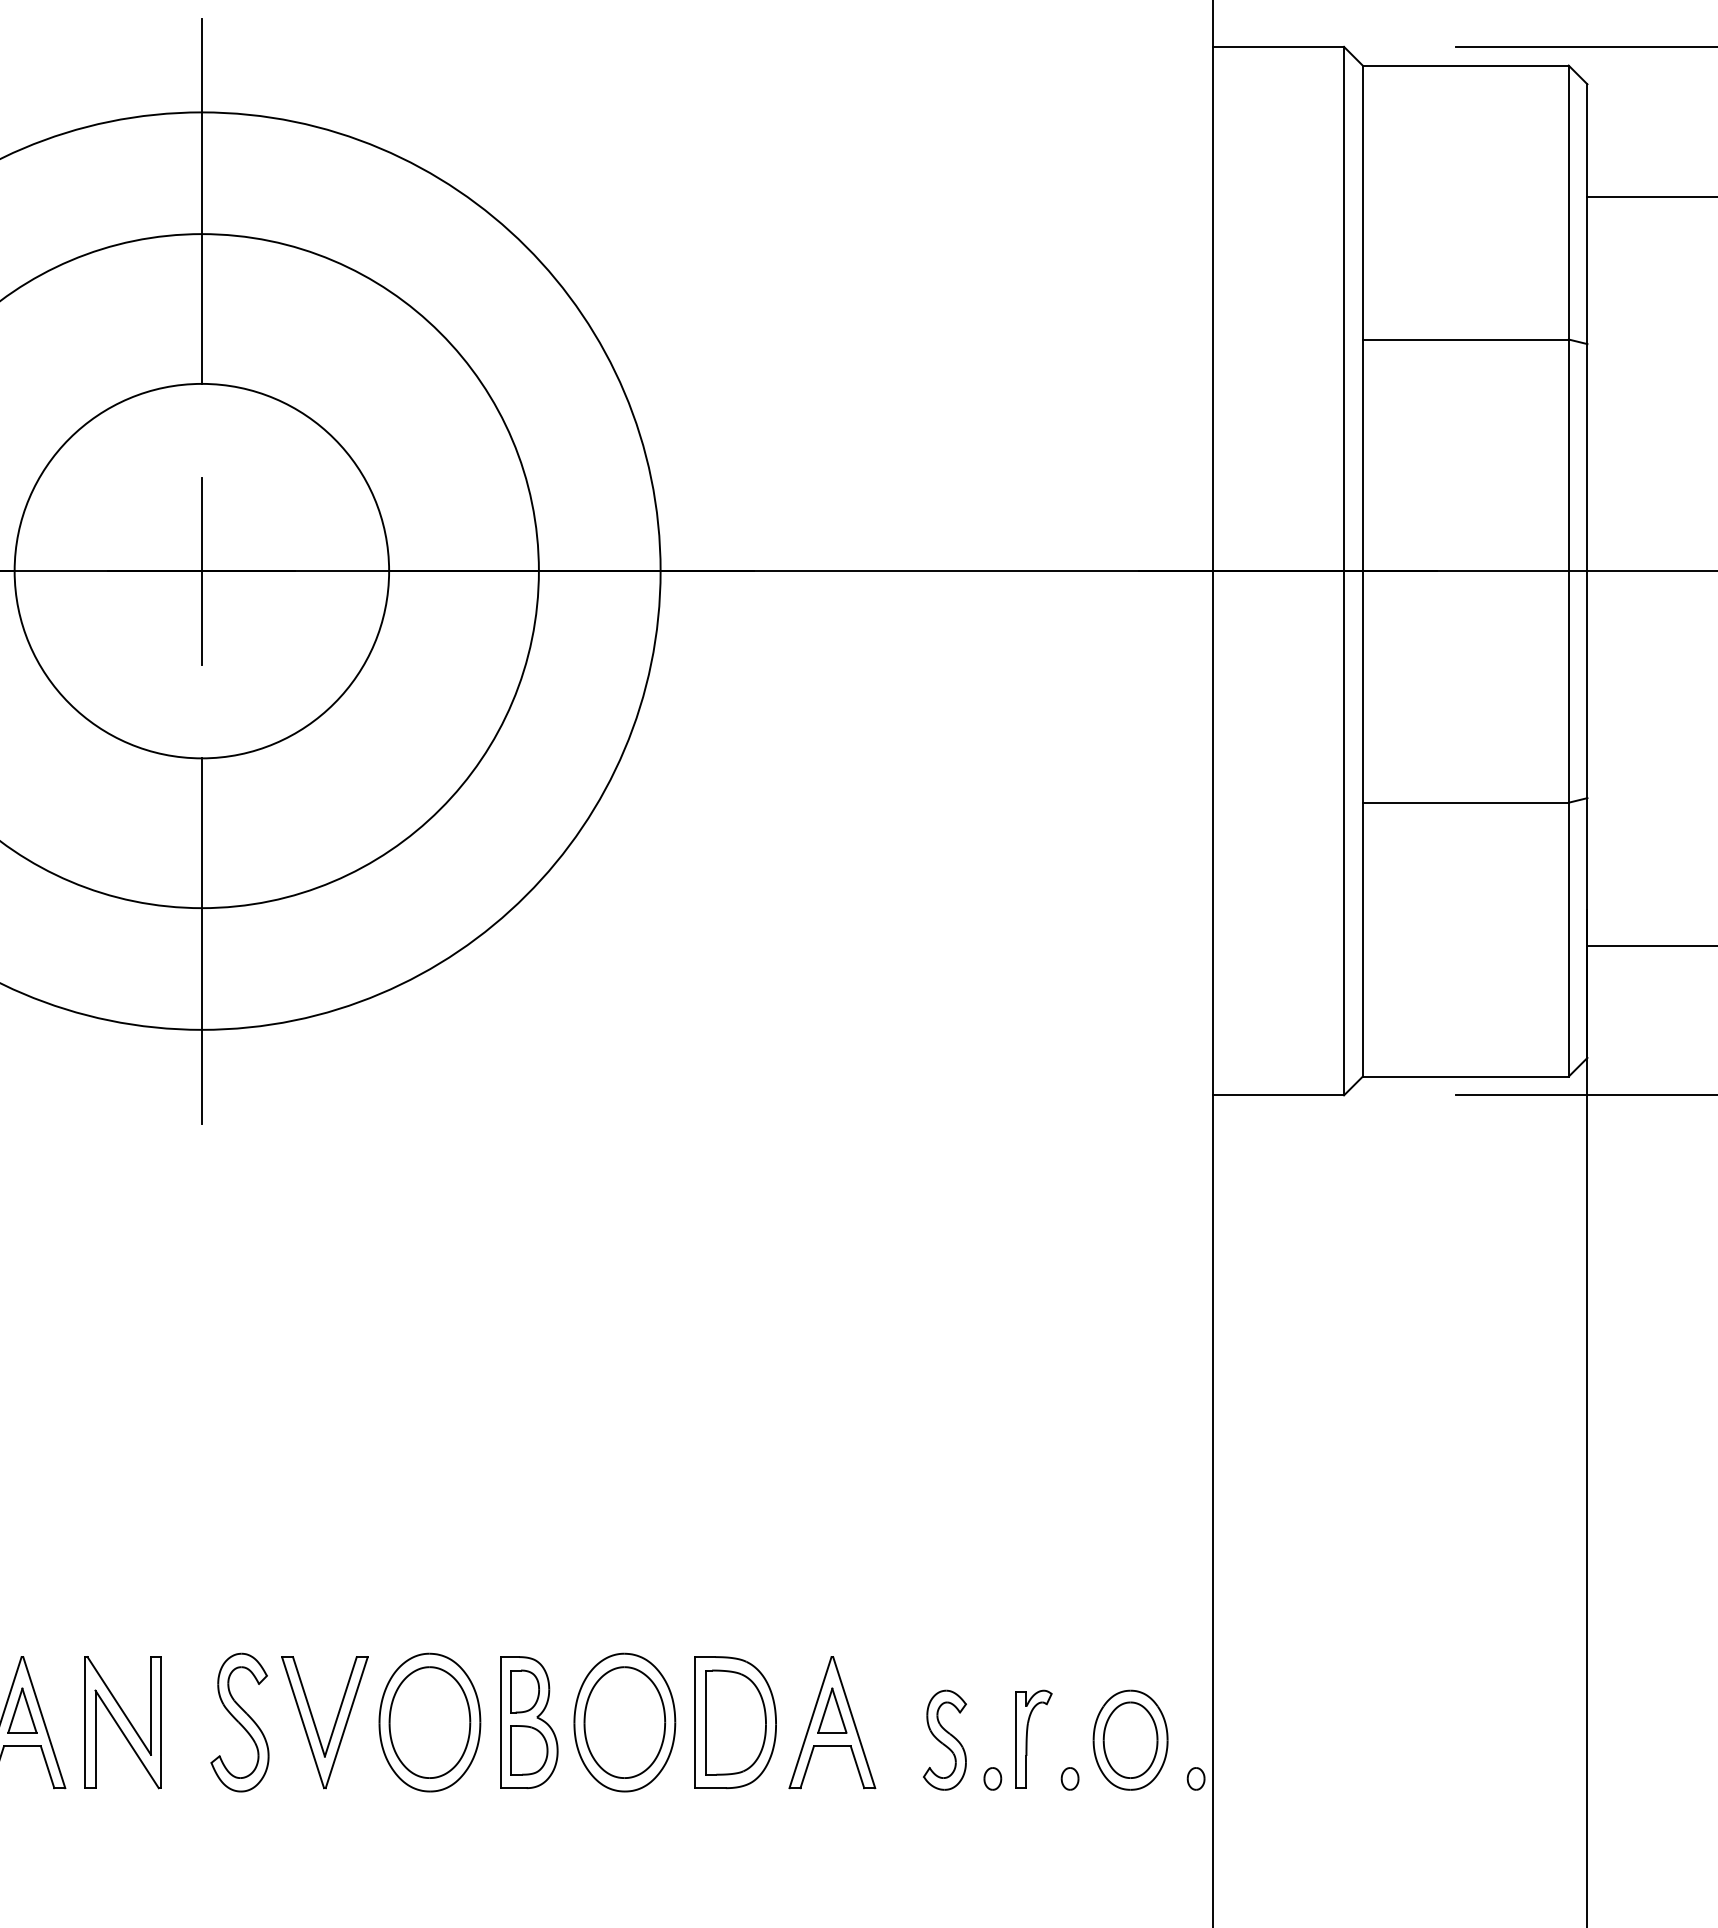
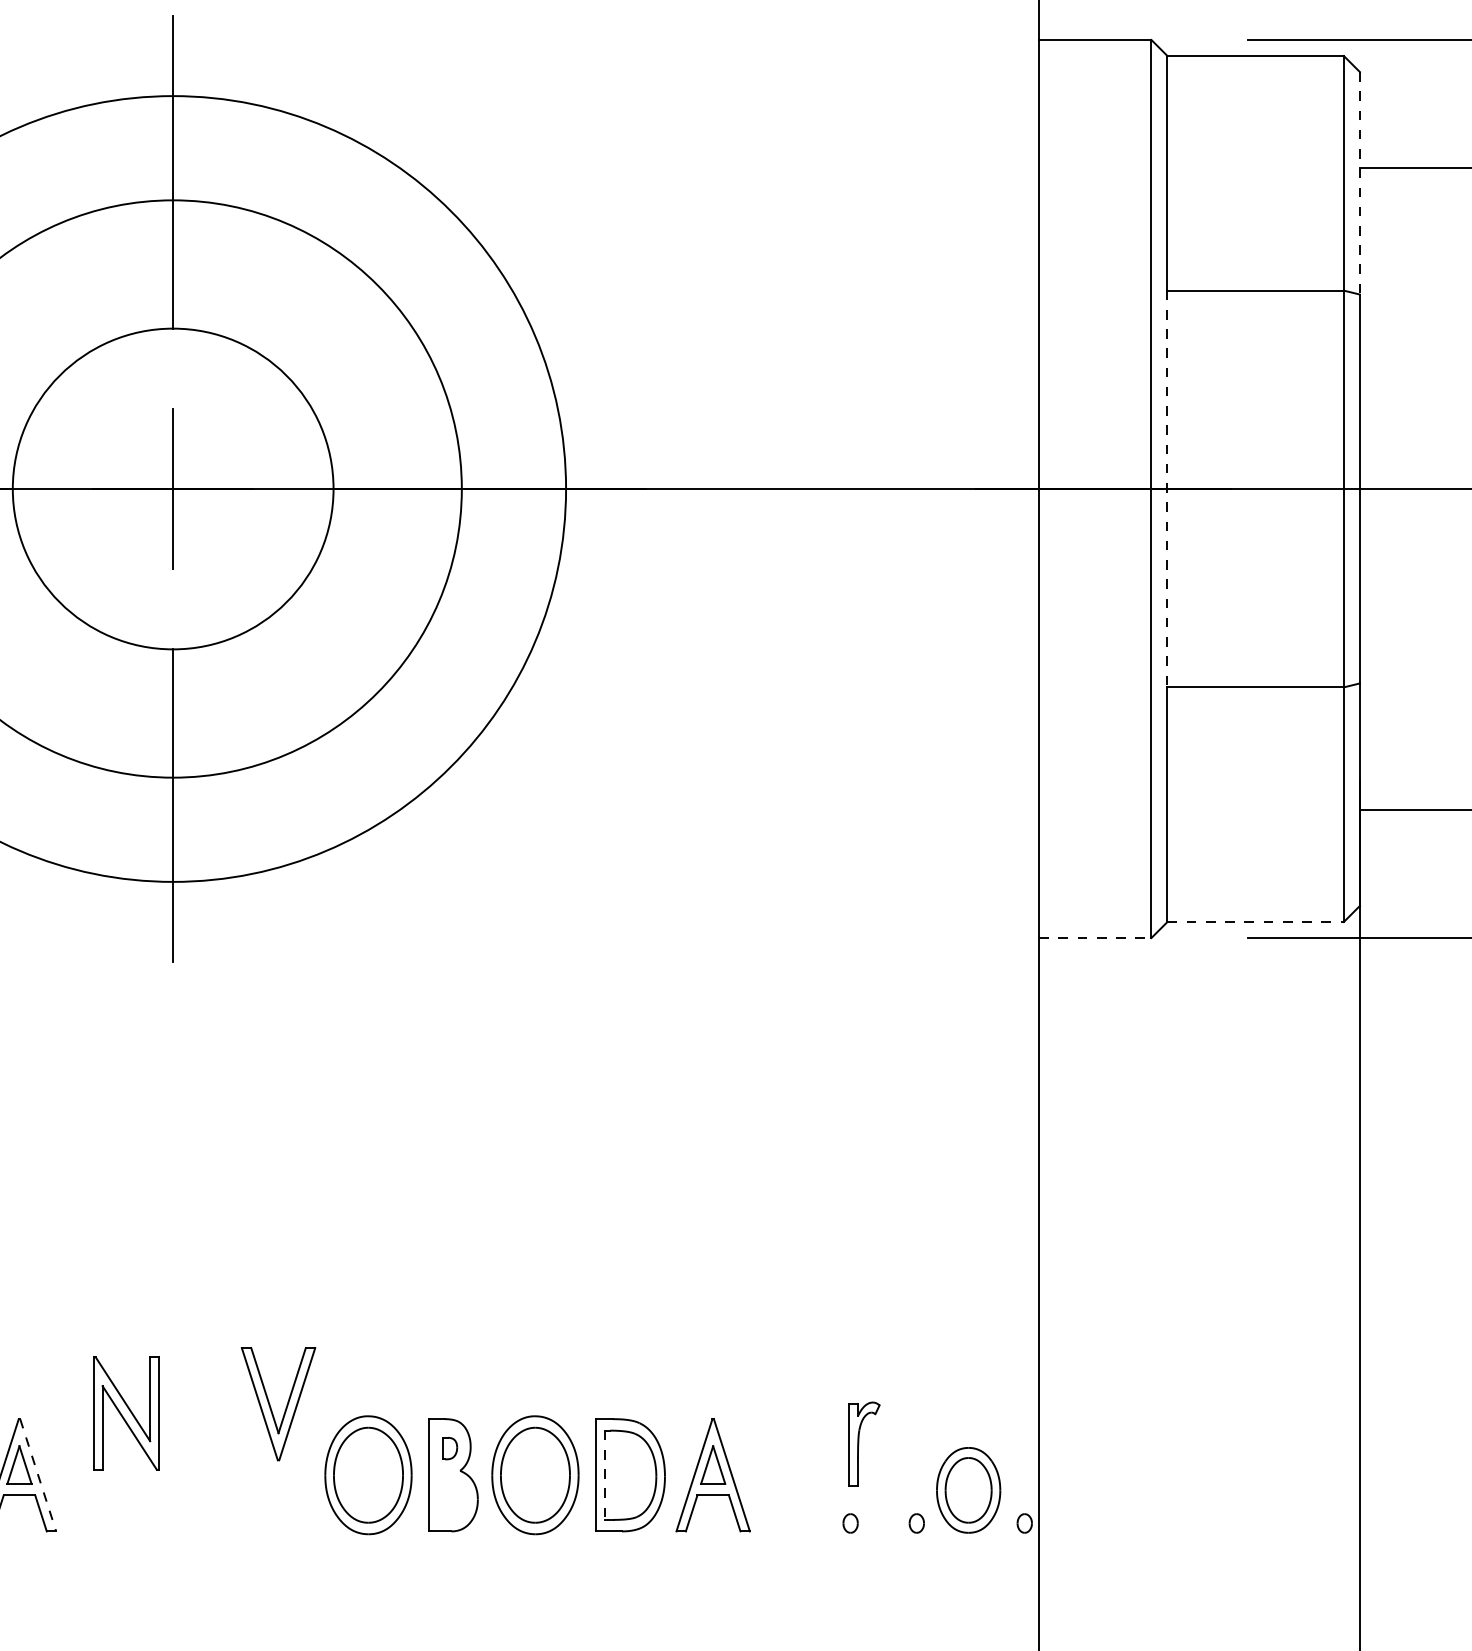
line: (1587, 214) -> (1359, 183), solid -> dashed
line: (1362, 571) -> (1167, 489), solid -> dashed
line: (1465, 1076) -> (1255, 921), solid -> dashed
line: (1278, 1095) -> (1095, 938), solid -> dashed
part: (524, 1691) -> (449, 1448), size x0.6
line: (44, 1722) -> (38, 1475), solid -> dashed
part: (122, 1722) -> (125, 1413), moved
part: (239, 1722) -> (205, 1475), removed
line: (705, 1723) -> (604, 1476), solid -> dashed
part: (316, 1726) -> (271, 1407), moved
part: (1033, 1738) -> (864, 1443), moved
part: (944, 1739) -> (809, 1489), removed
part: (529, 1750) -> (453, 1499), removed

